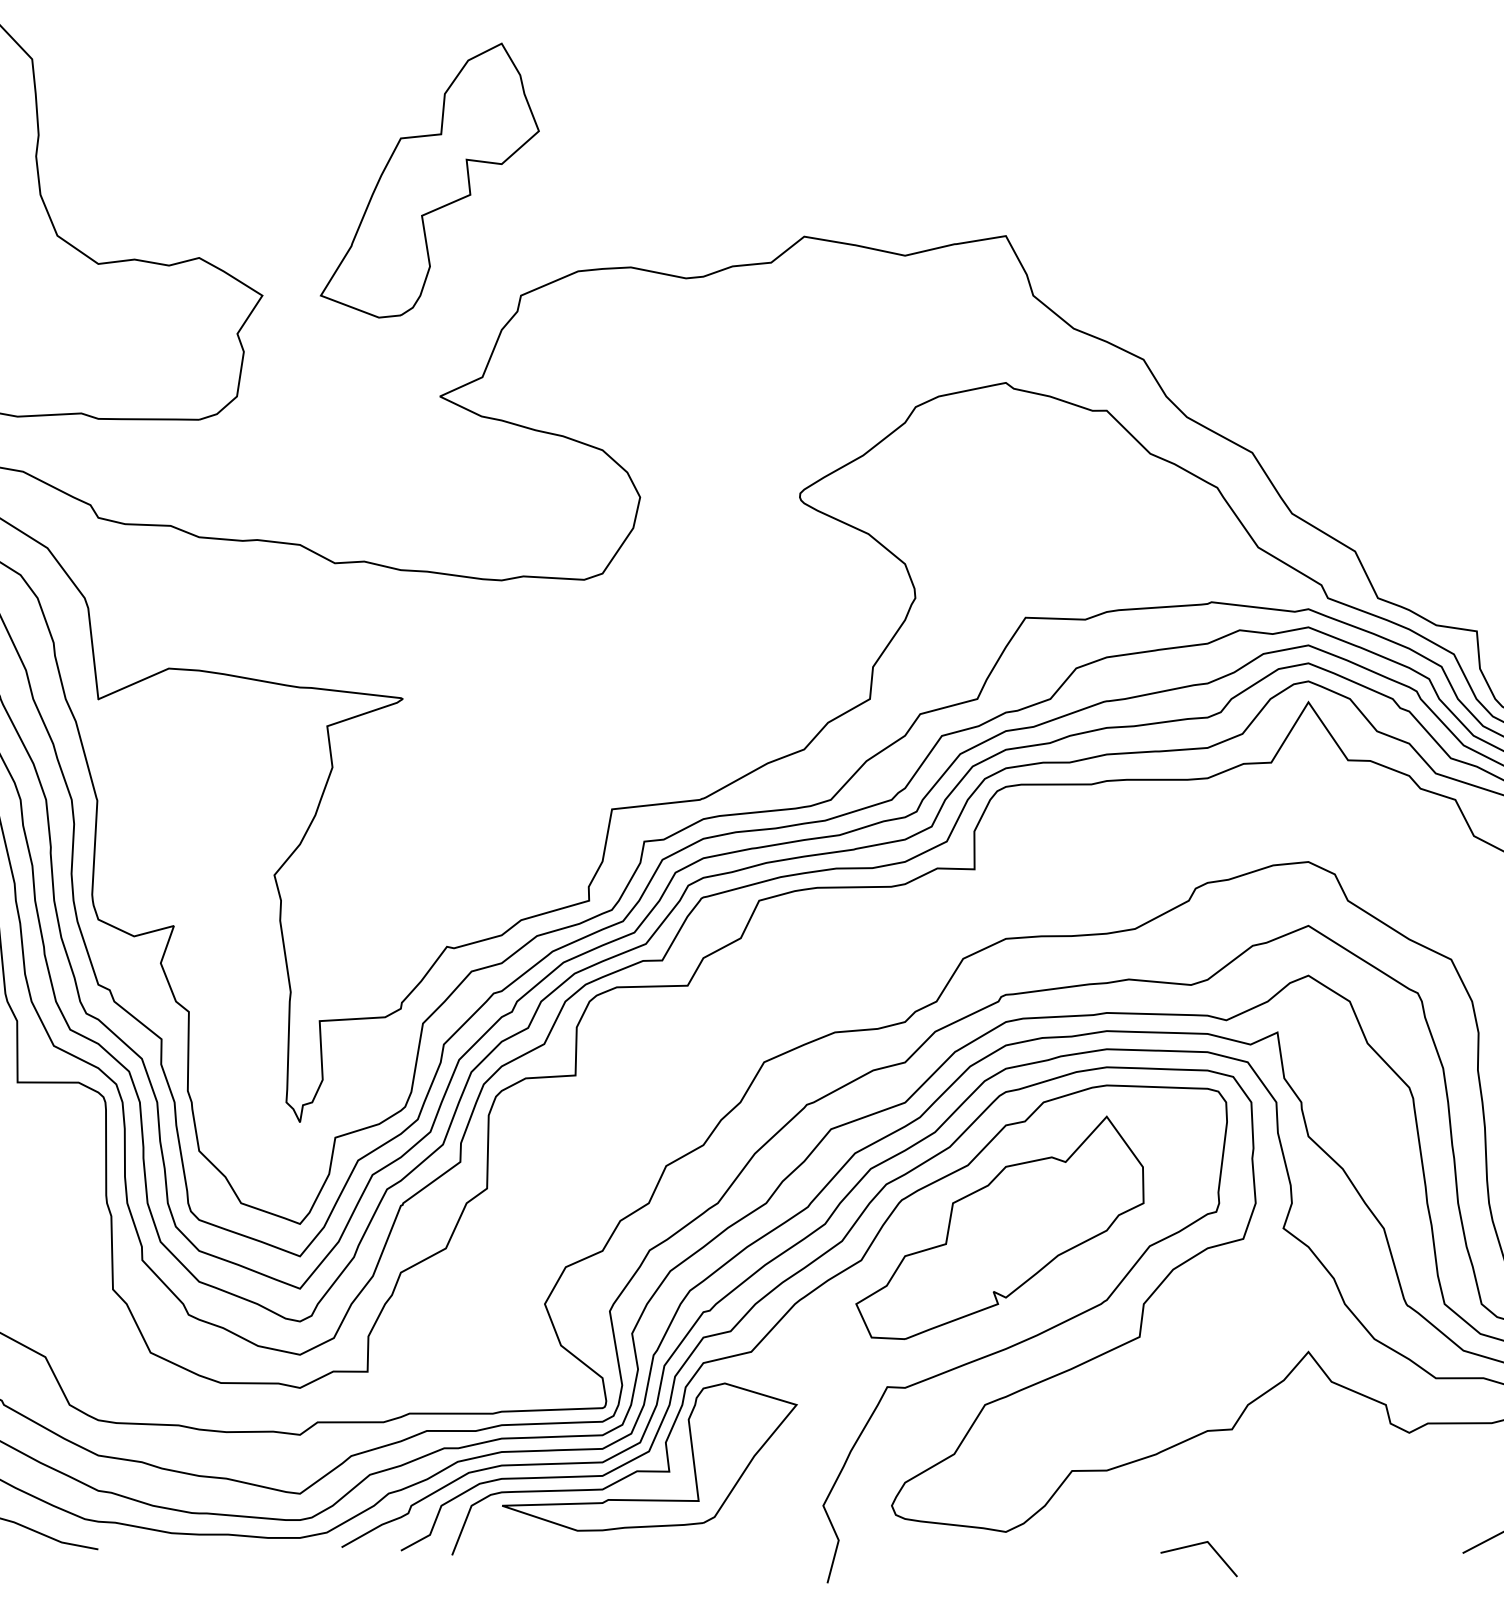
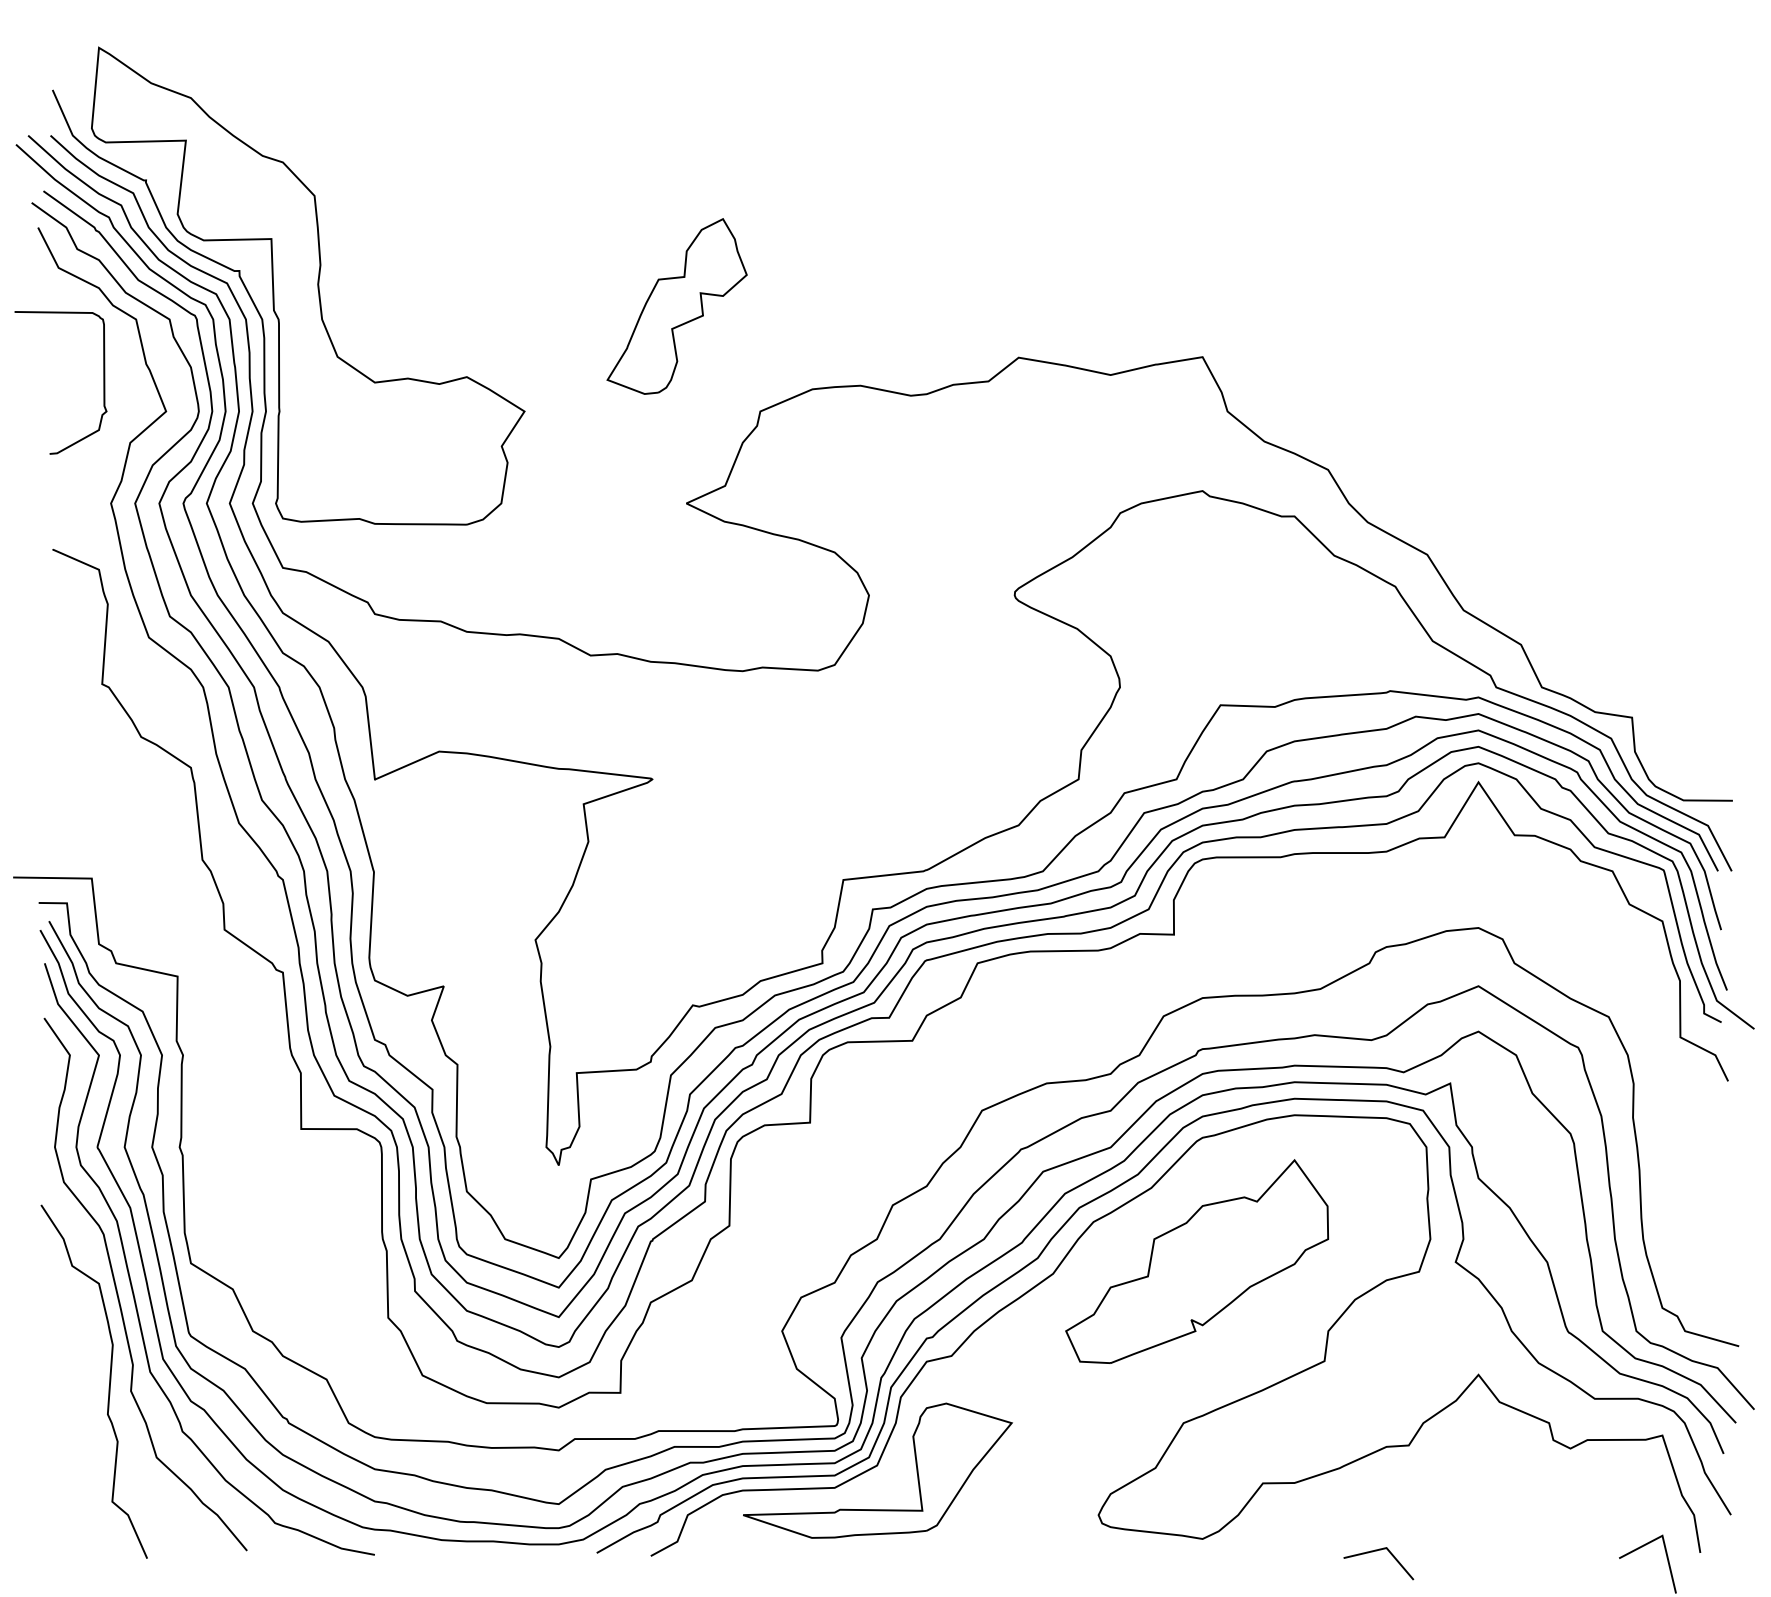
part: (429, 180) -> (676, 306), size x0.7
curve: (811, 1293) -> (1025, 1321), removed

